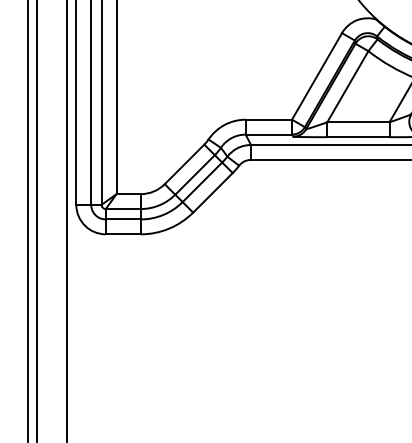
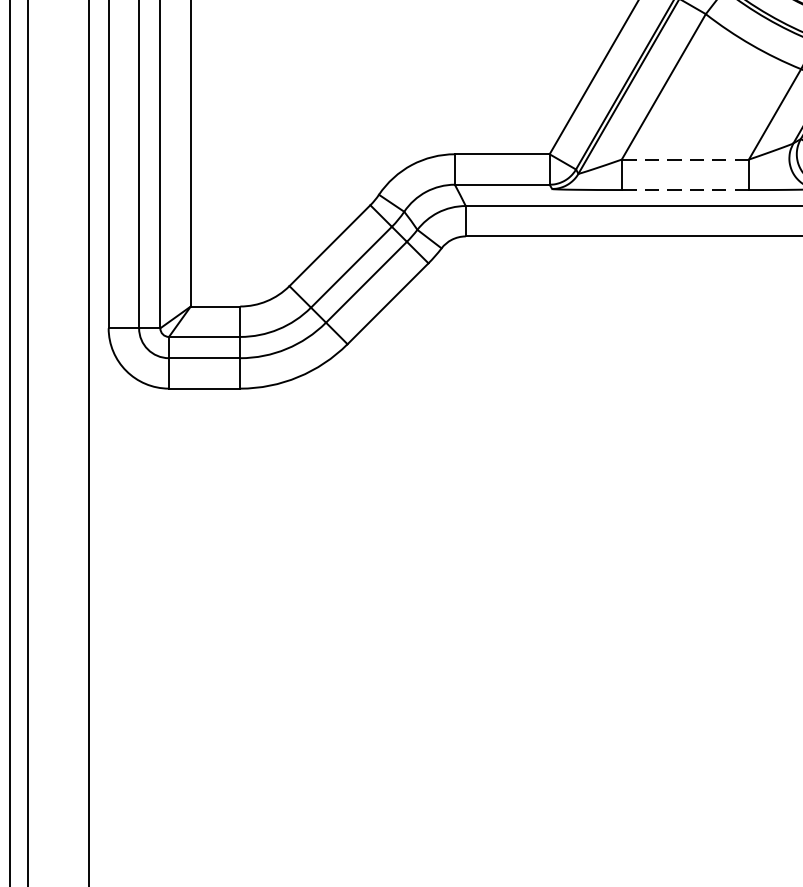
line: (357, 122) -> (683, 159), solid -> dashed
line: (357, 137) -> (683, 190), solid -> dashed

